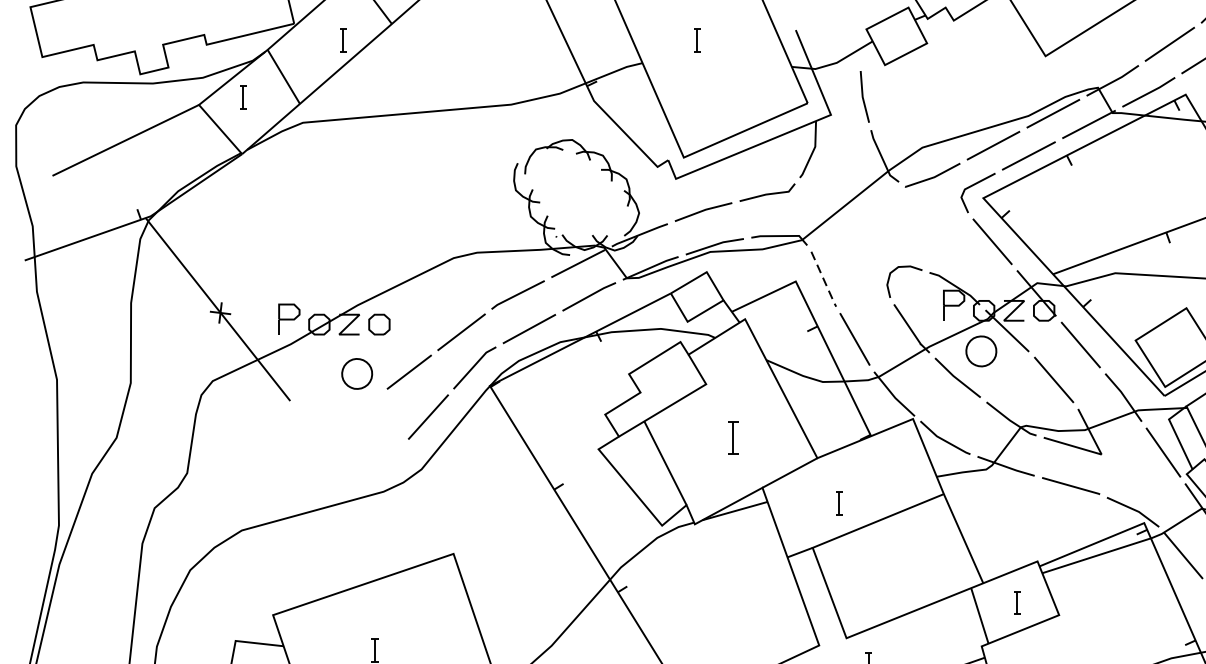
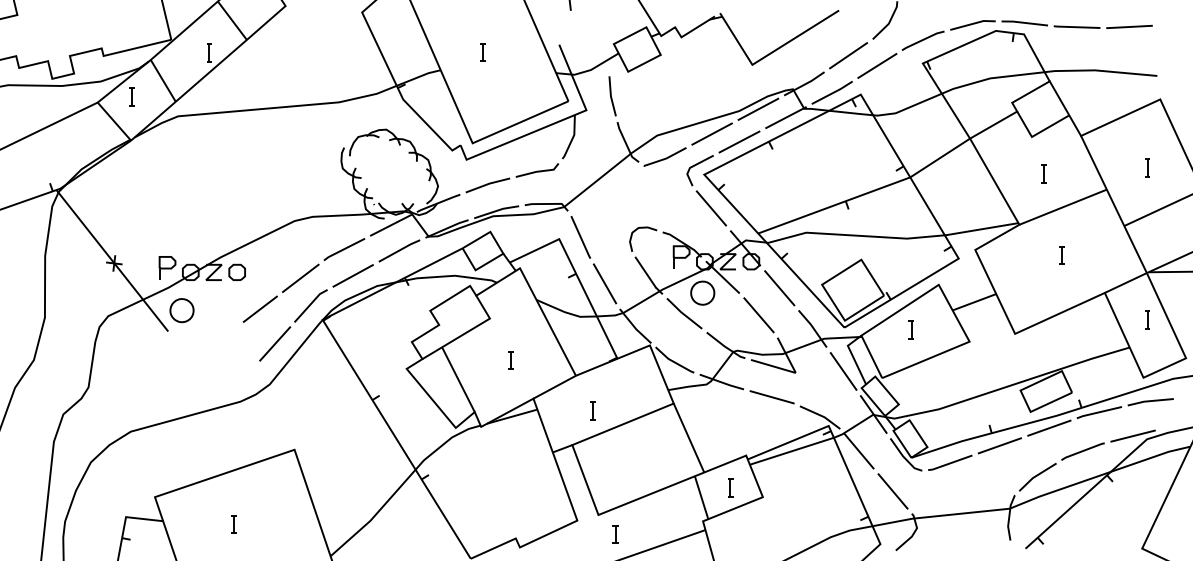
line: (824, 280) -> (581, 238), dashed -> solid
part: (356, 373) -> (181, 310), moved
part: (732, 438) -> (510, 360), size x0.71

